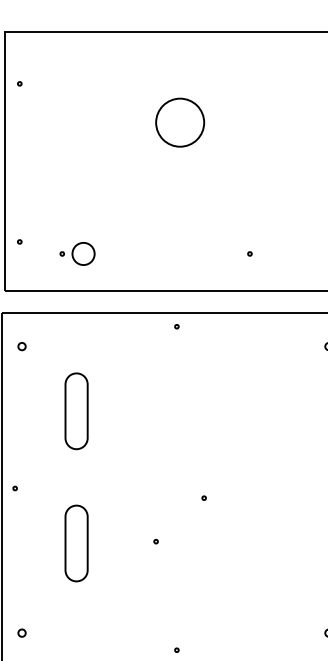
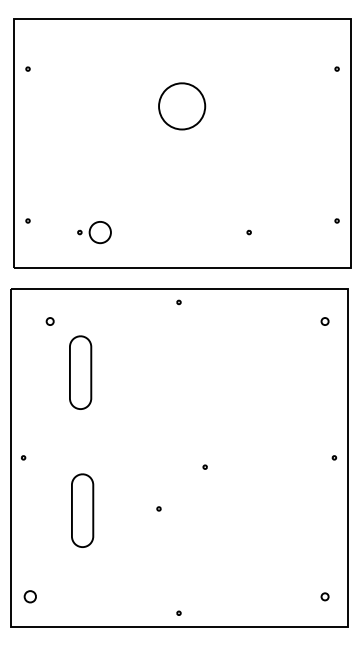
part: (77, 253) -> (94, 232), moved
part: (21, 346) -> (49, 321), moved
part: (76, 411) -> (80, 372), moved
part: (21, 632) -> (29, 596), size x1.6

